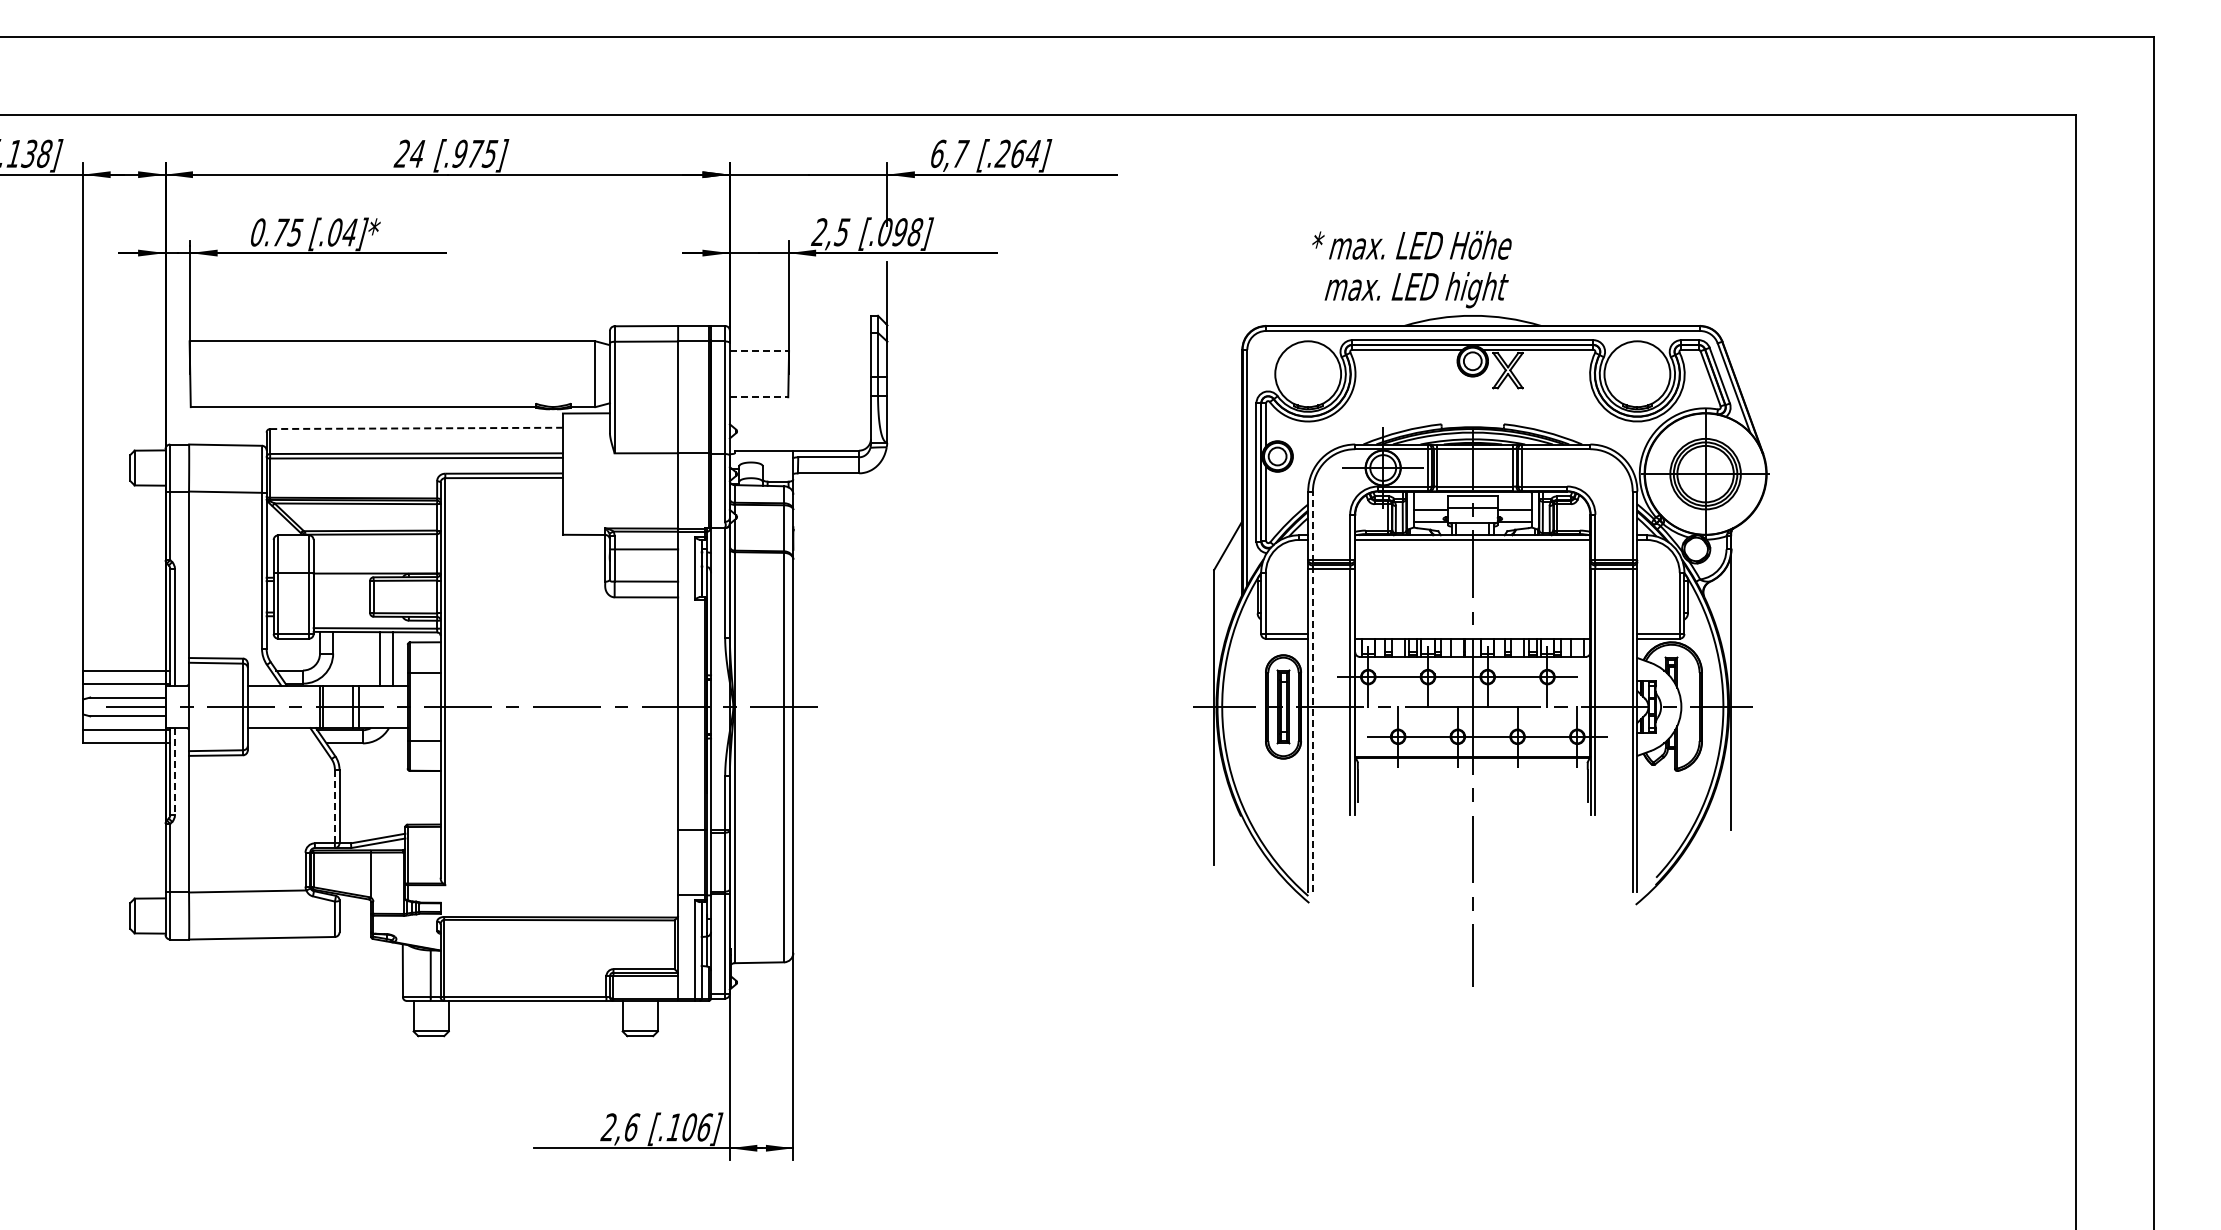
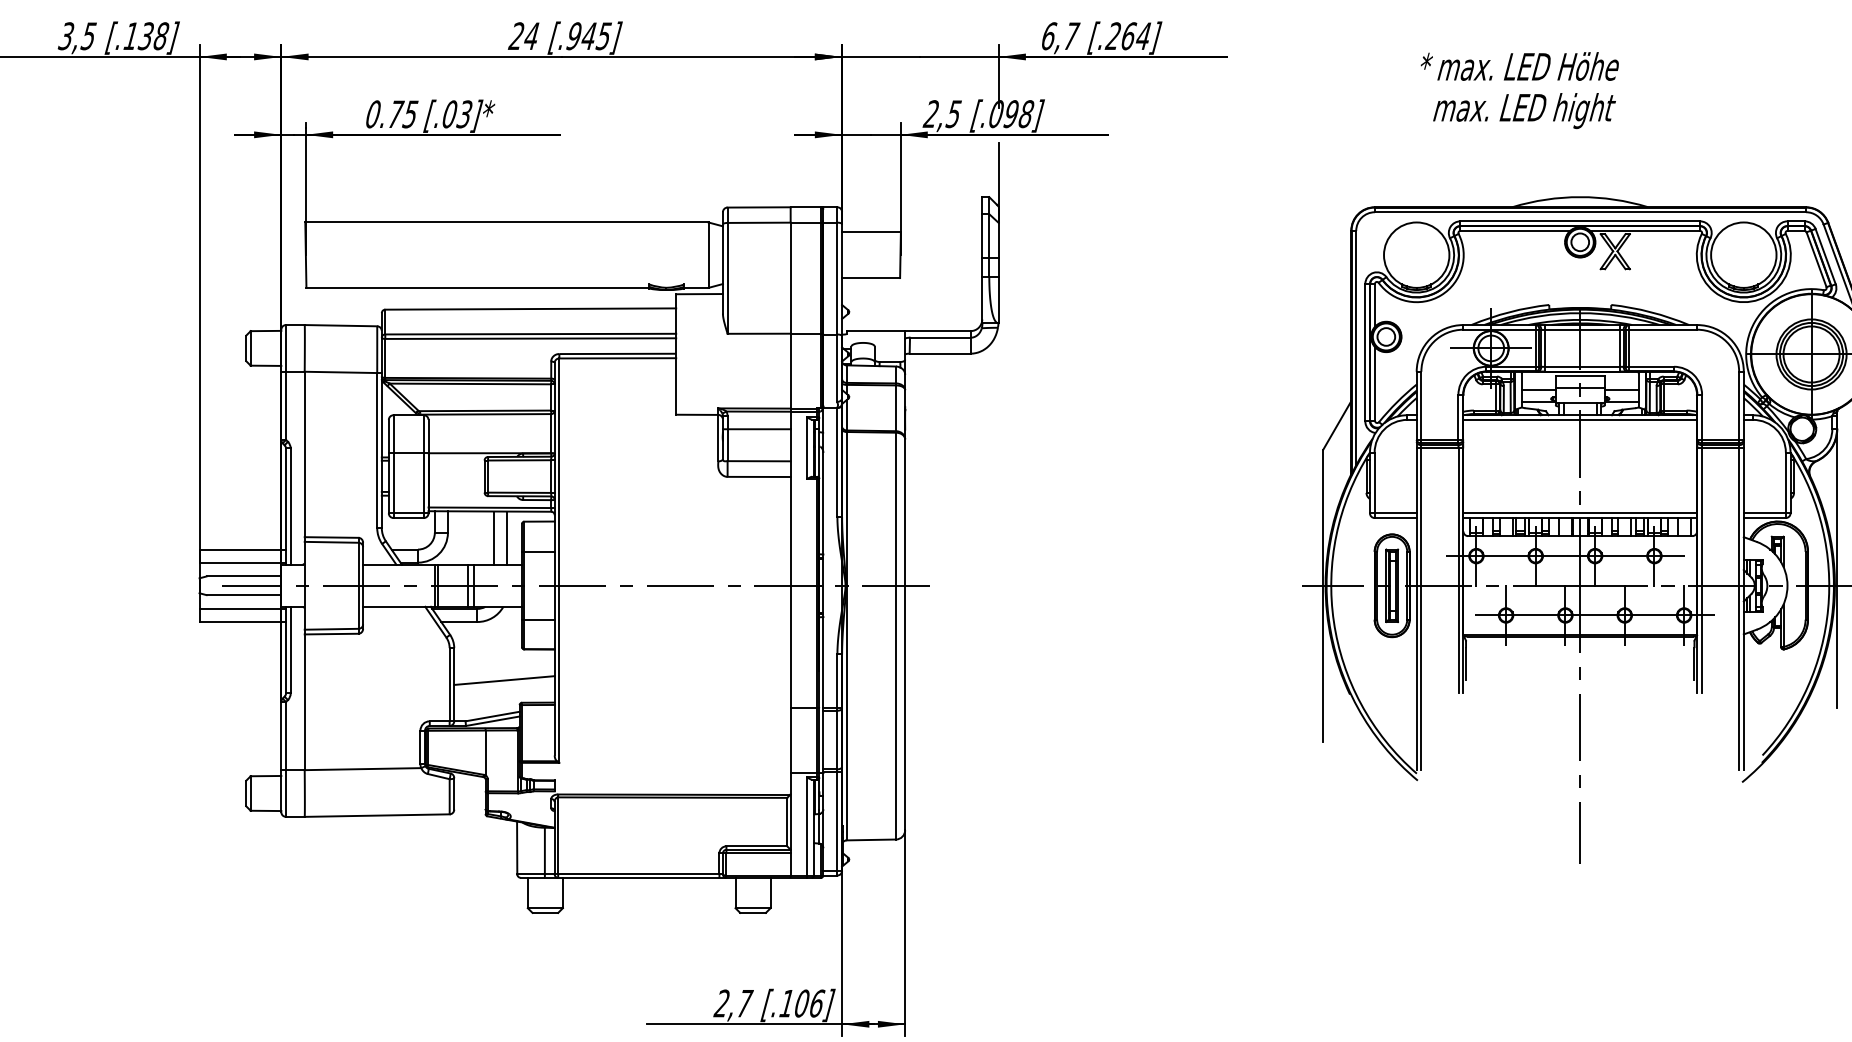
text: (475, 153) -> (589, 35), [.975] -> [.945]
text: (349, 232) -> (464, 114), [.04]* -> [.03]*
text: (1411, 269) -> (1519, 90), moved
line: (759, 351) -> (871, 232), dashed -> solid
line: (759, 397) -> (871, 278), dashed -> solid
line: (417, 428) -> (531, 309), dashed -> solid
line: (1472, 634) -> (1579, 513), added
line: (1312, 691) -> (1420, 570), dashed -> solid
line: (174, 771) -> (290, 649), dashed -> solid
line: (389, 801) -> (503, 679), added
line: (334, 806) -> (449, 684), dashed -> solid
text: (632, 1127) -> (745, 1003), 2,6 -> 2,7

